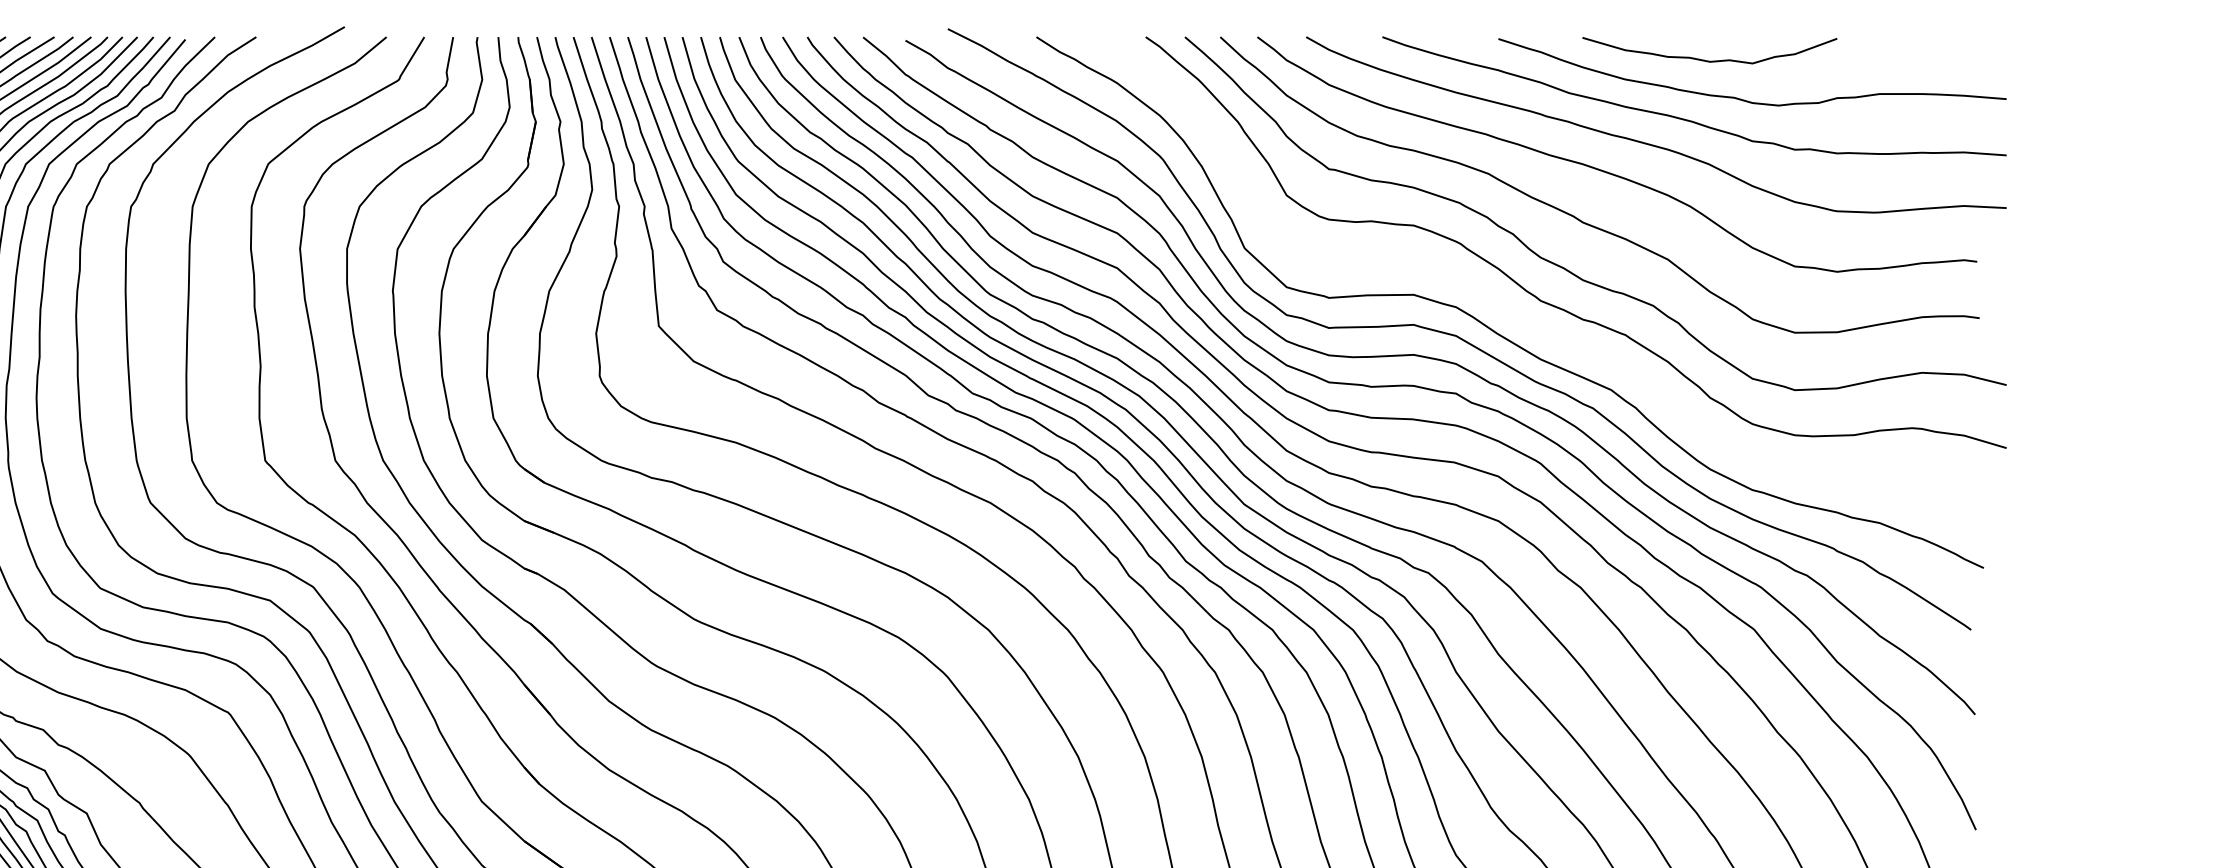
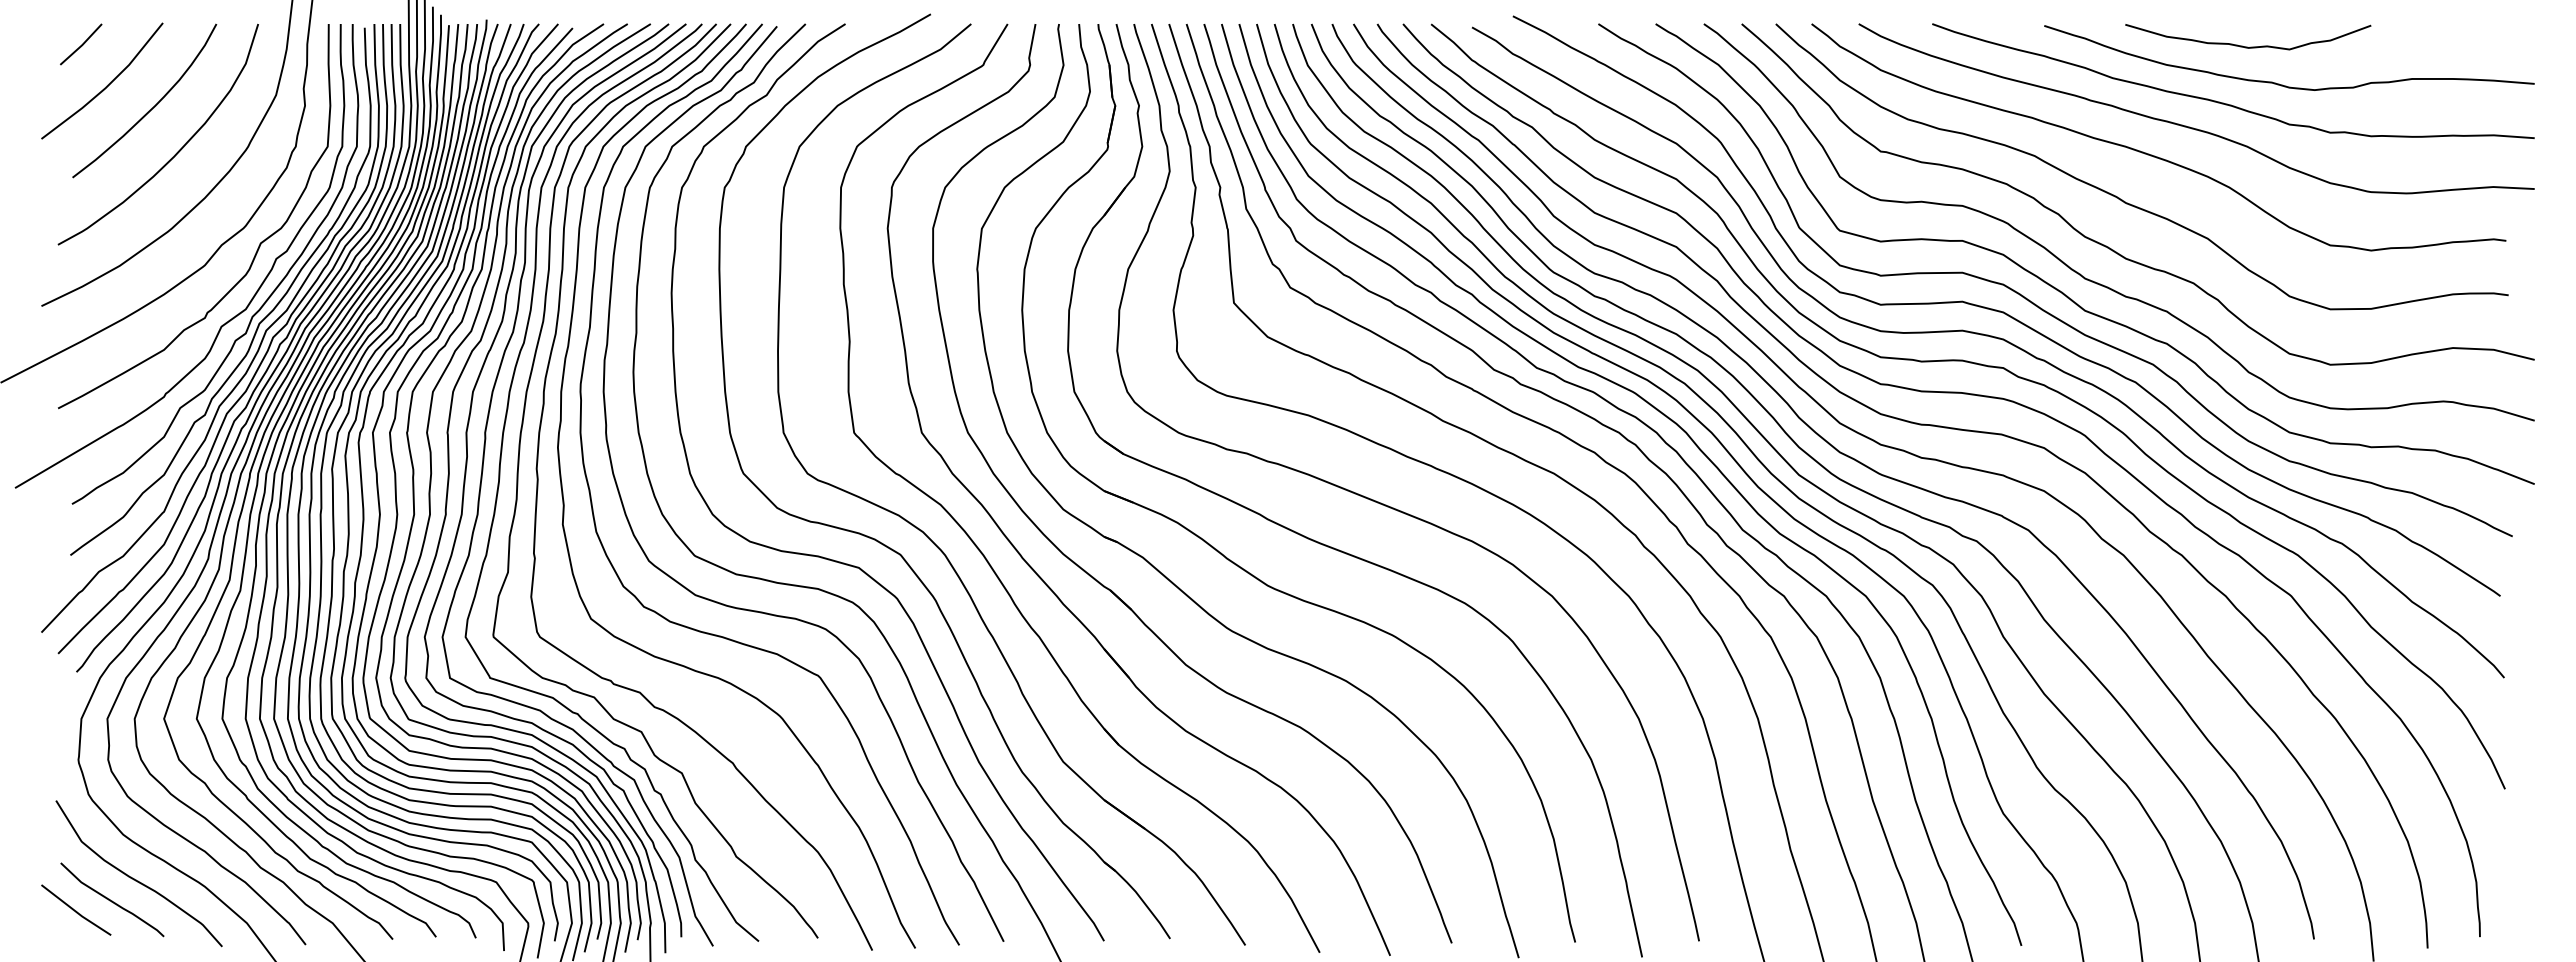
curve: (1517, 314) -> (2062, 291), added

